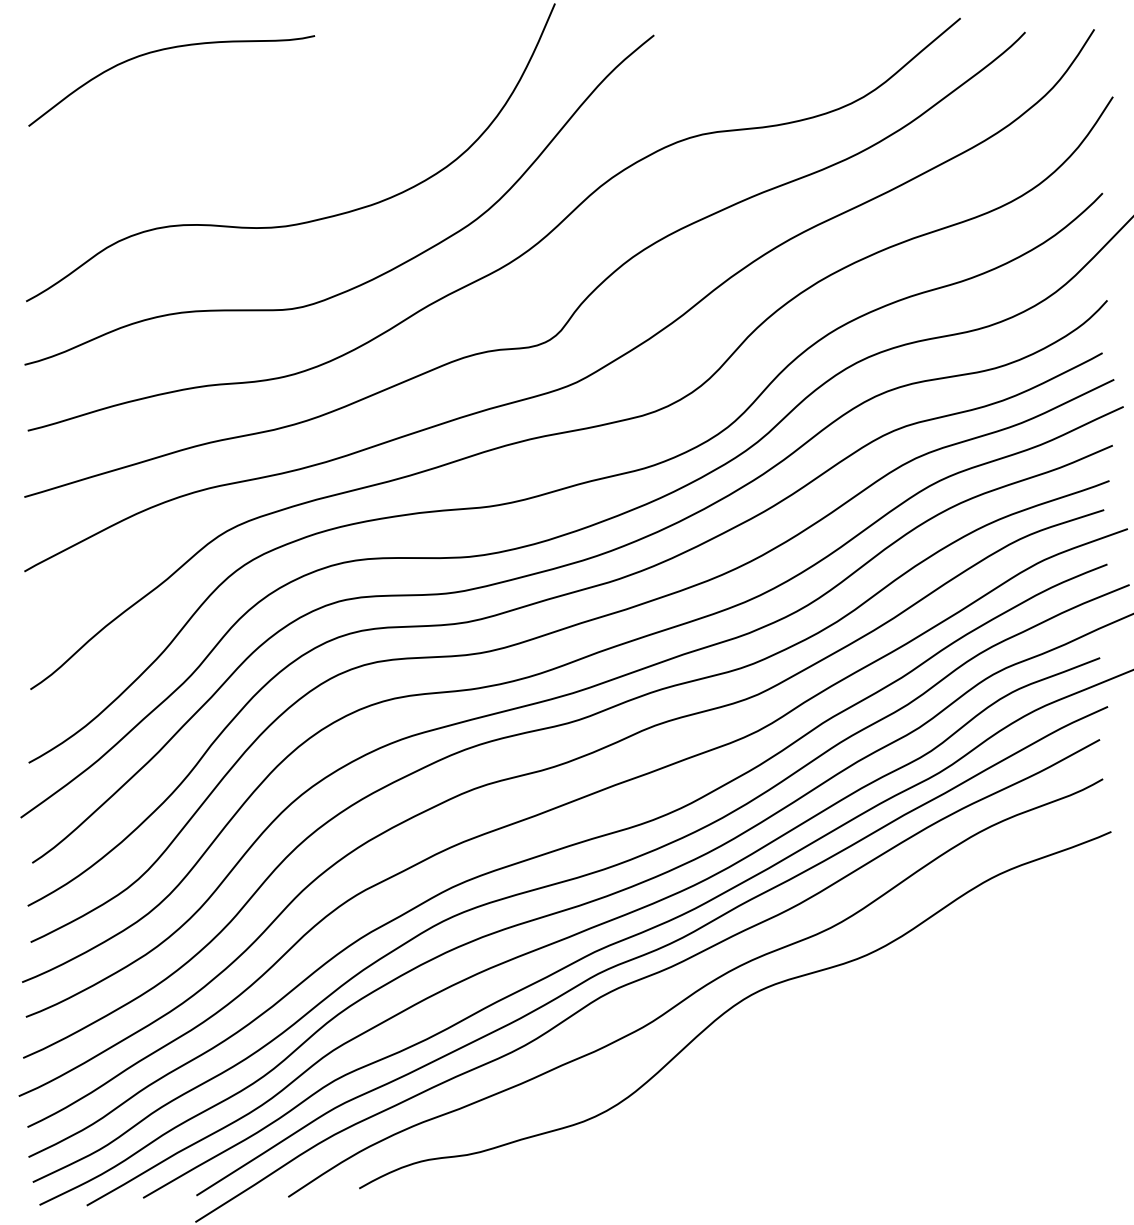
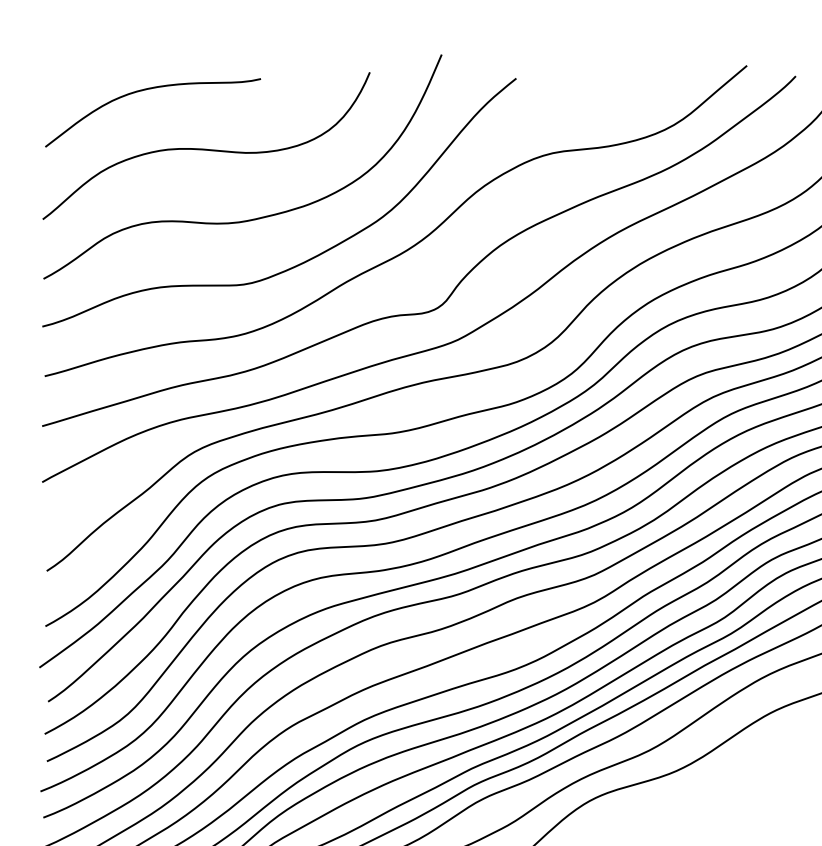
curve: (240, 128) -> (204, 148), added

